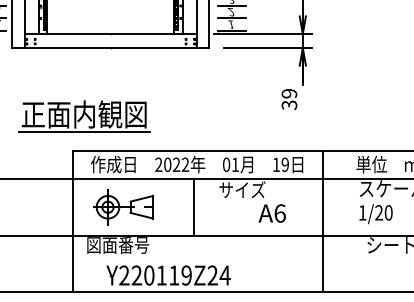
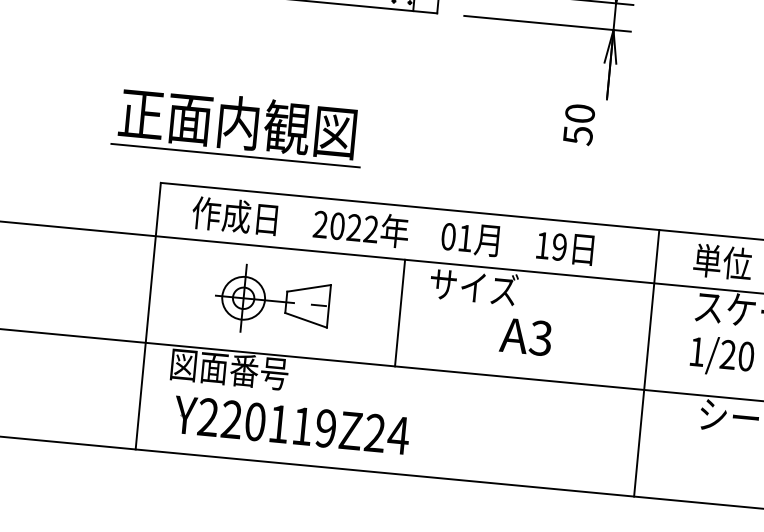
text: (289, 99) -> (579, 124), 39 -> 50
part: (84, 116) -> (237, 126), moved
part: (123, 207) -> (272, 301), moved
line: (193, 207) -> (399, 313), moved
text: (279, 213) -> (539, 338), A6 -> A3
line: (322, 220) -> (646, 361), moved
part: (168, 275) -> (291, 425), moved

